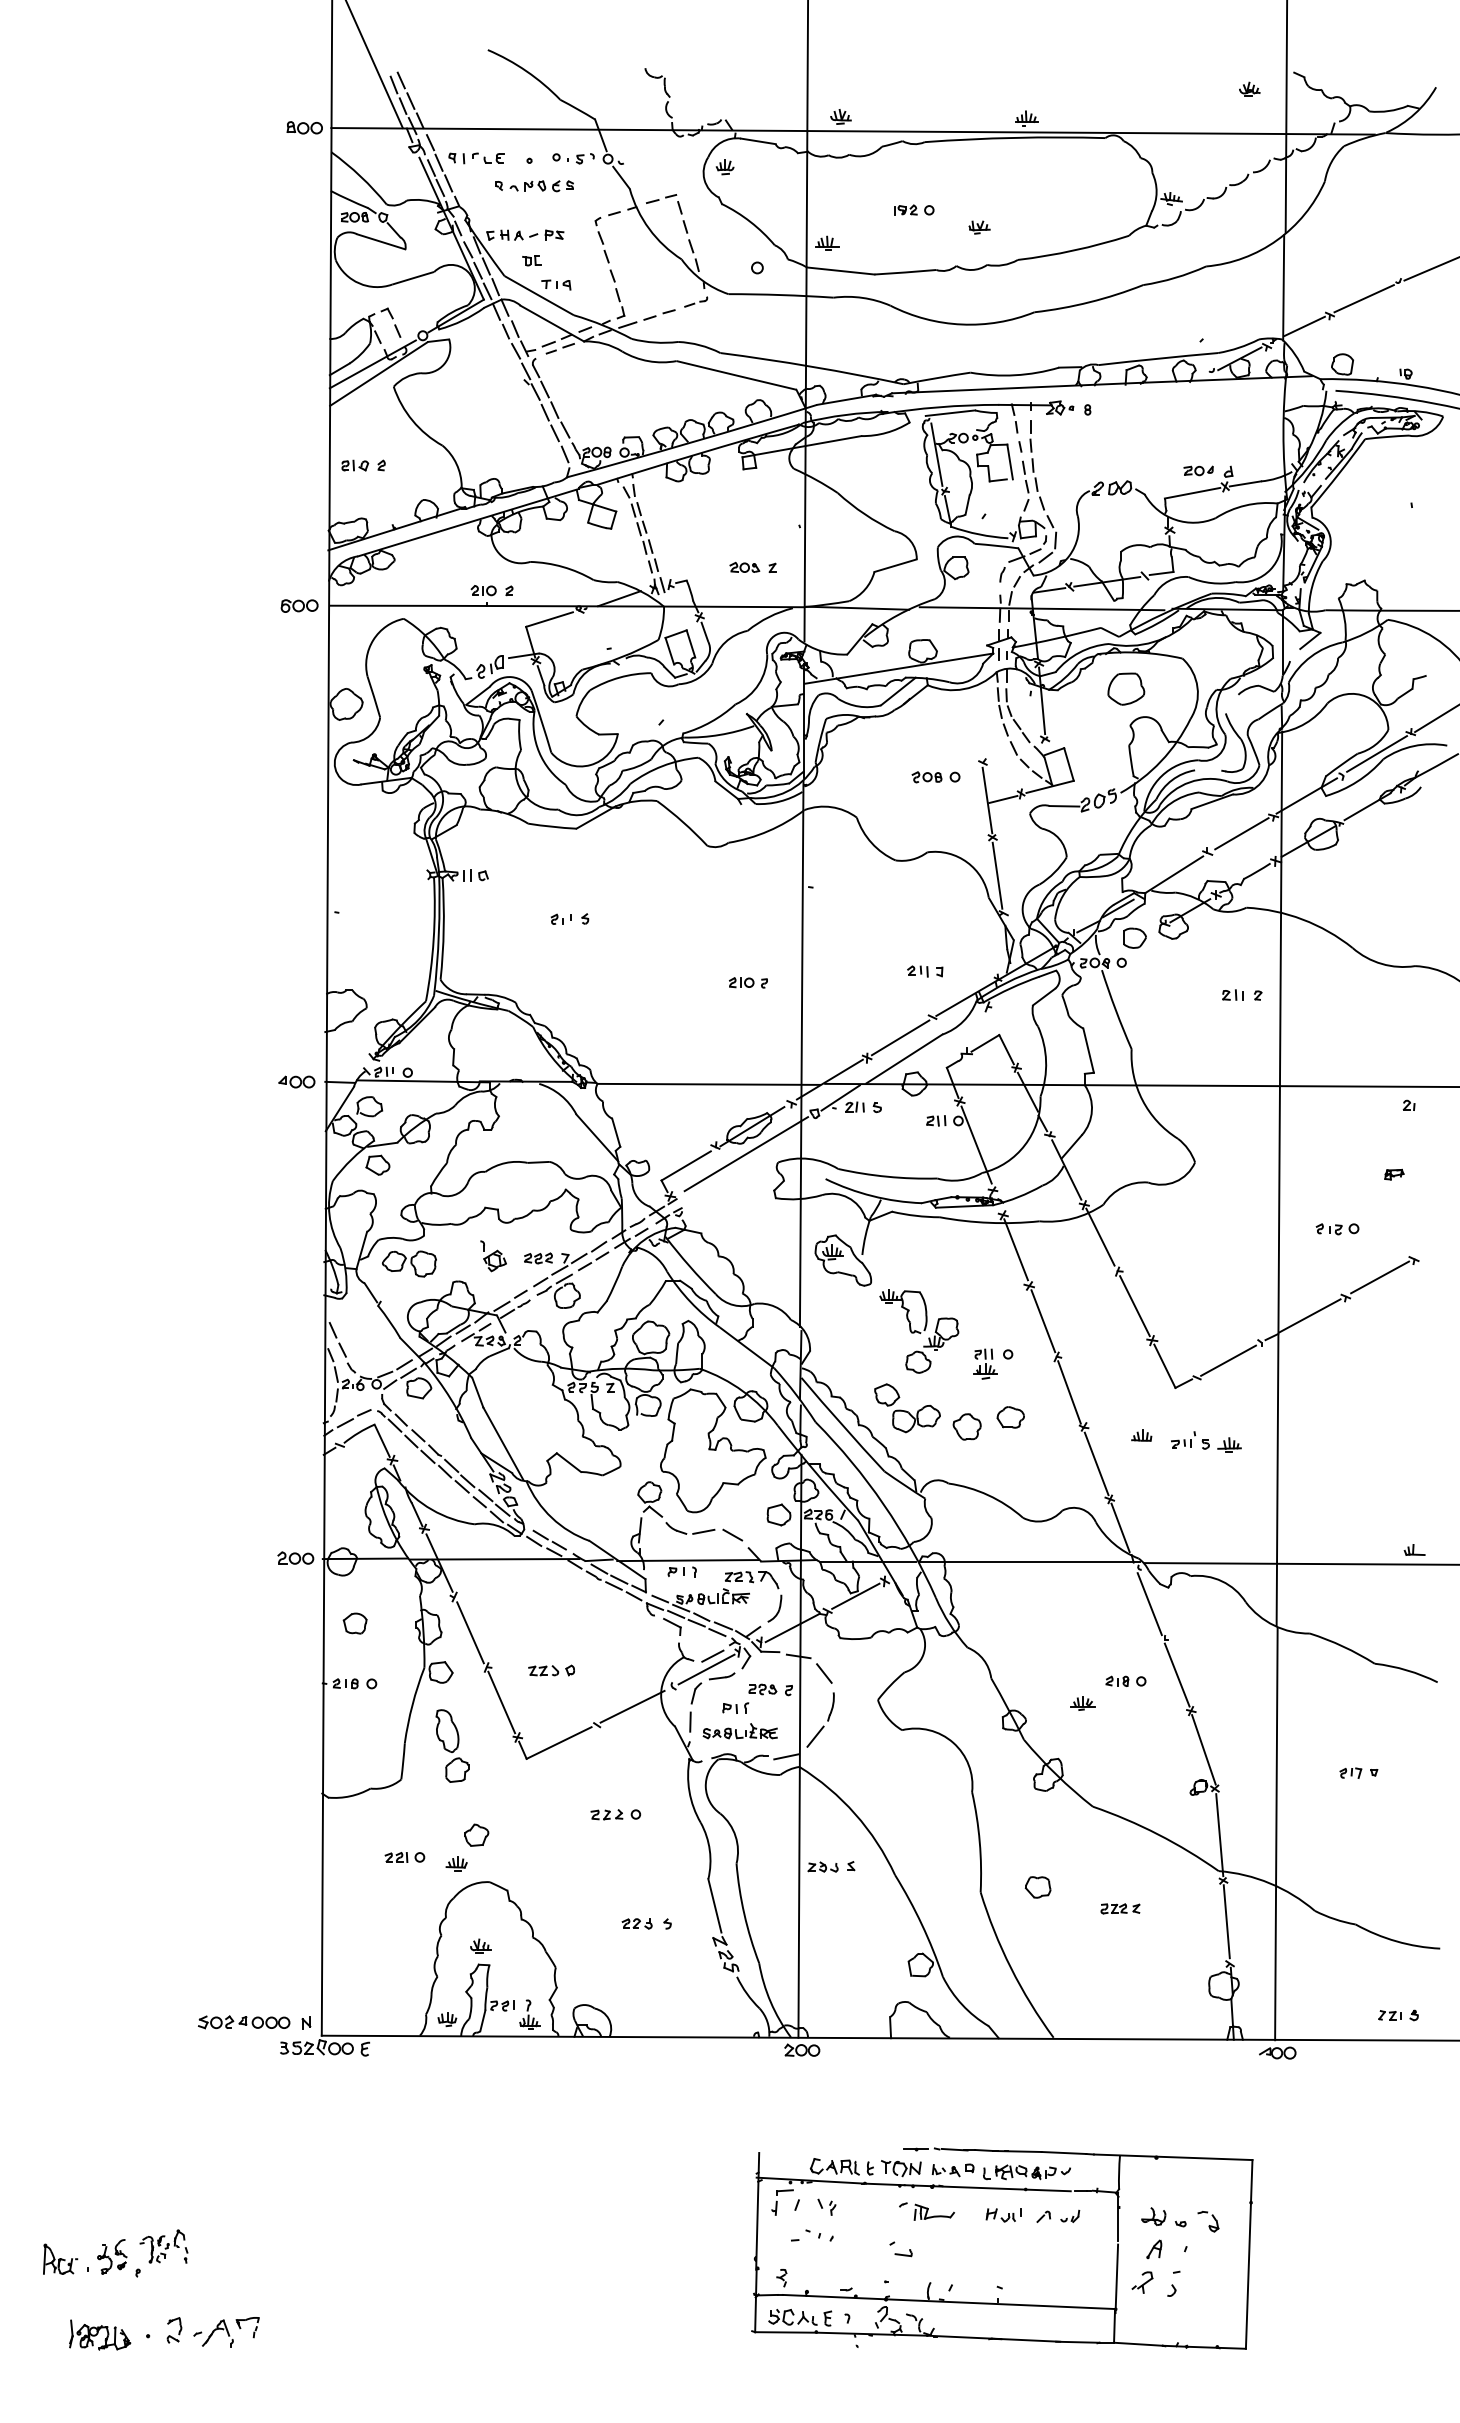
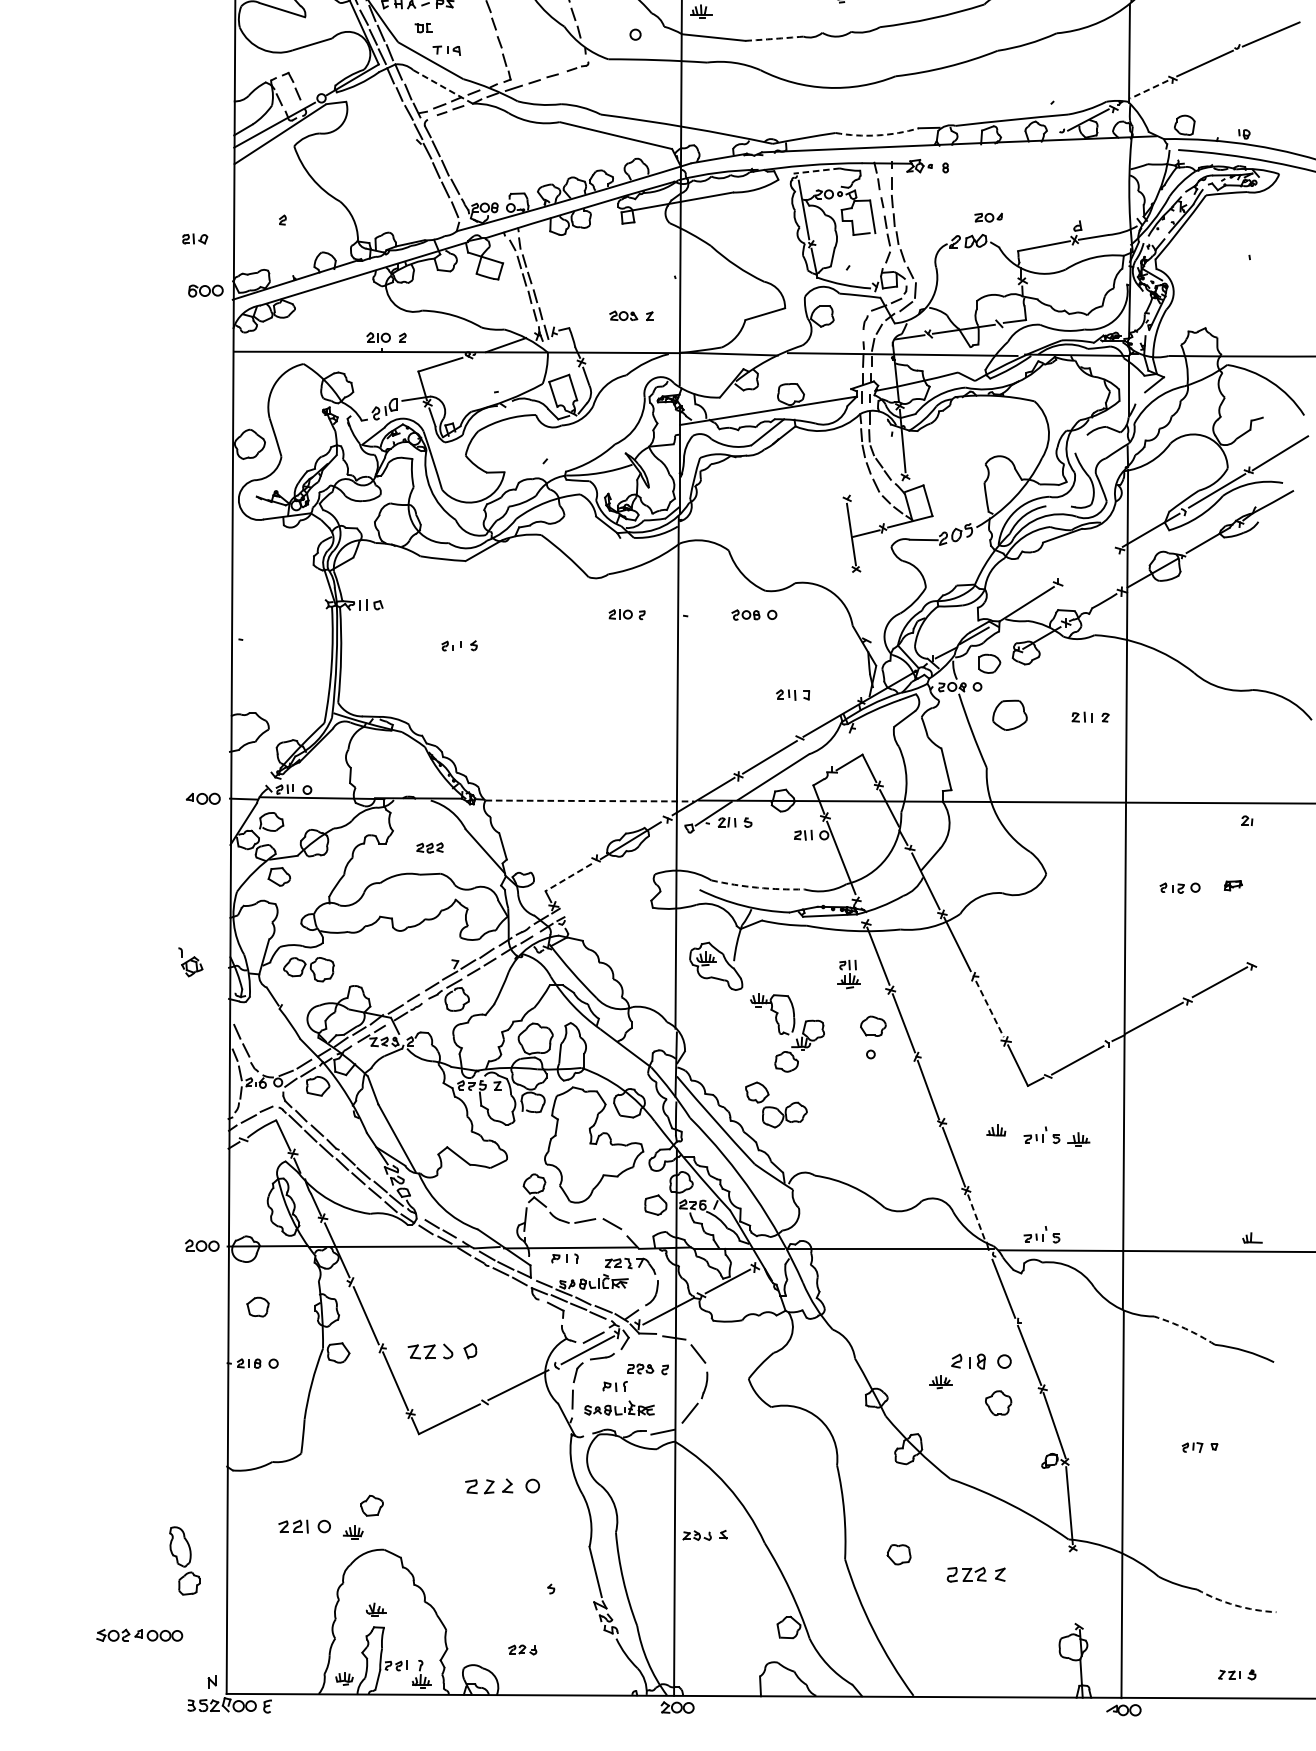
arc: (905, 272) -> (774, 38), solid -> dashed
line: (552, 323) -> (443, 86), solid -> dashed
line: (1304, 326) -> (1149, 89), solid -> dashed
arc: (1015, 375) -> (877, 135), solid -> dashed
line: (950, 413) -> (816, 171), solid -> dashed
part: (355, 465) -> (195, 238), moved
part: (1198, 470) -> (988, 217), moved
part: (299, 605) -> (205, 290), moved
part: (1126, 688) -> (1010, 714), moved
part: (935, 777) -> (753, 615), moved
line: (1241, 833) -> (1089, 565), removed
line: (997, 875) -> (860, 604), removed
part: (748, 982) -> (627, 614), moved
line: (709, 1084) -> (590, 801), solid -> dashed
line: (746, 1154) -> (625, 866), removed
line: (686, 1165) -> (568, 877), solid -> dashed
arc: (887, 1176) -> (757, 887), solid -> dashed
part: (1337, 1229) -> (1180, 888), moved
part: (493, 1256) -> (190, 962), moved
part: (538, 1258) -> (430, 848), moved
line: (1135, 1306) -> (990, 1009), solid -> dashed
part: (985, 1363) -> (849, 973), moved
part: (1010, 1417) -> (873, 1026), moved
part: (966, 1426) -> (997, 1402), moved
line: (1120, 1527) -> (976, 1216), solid -> dashed
part: (1190, 1546) -> (1042, 1234), added
arc: (1343, 1646) -> (1185, 1328), solid -> dashed
part: (551, 1670) -> (442, 1351), size x1.6
part: (1125, 1680) -> (981, 1360), size x1.6
part: (452, 1745) -> (185, 1560), moved
part: (615, 1814) -> (502, 1486), size x1.6
part: (404, 1857) -> (304, 1526), size x1.4
part: (1120, 1908) -> (976, 1574), size x1.6
line: (1226, 1921) -> (1075, 1586), removed
part: (636, 1923) -> (522, 1649), moved
arc: (1396, 1941) -> (1235, 1605), solid -> dashed
part: (244, 2022) -> (140, 1635), moved

